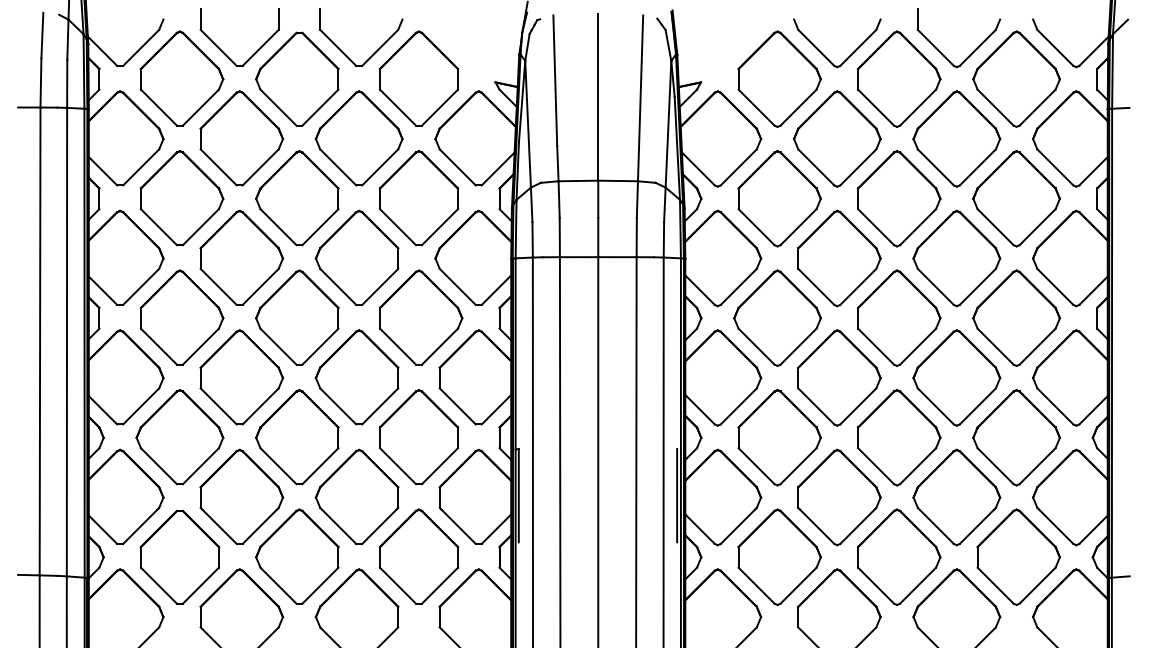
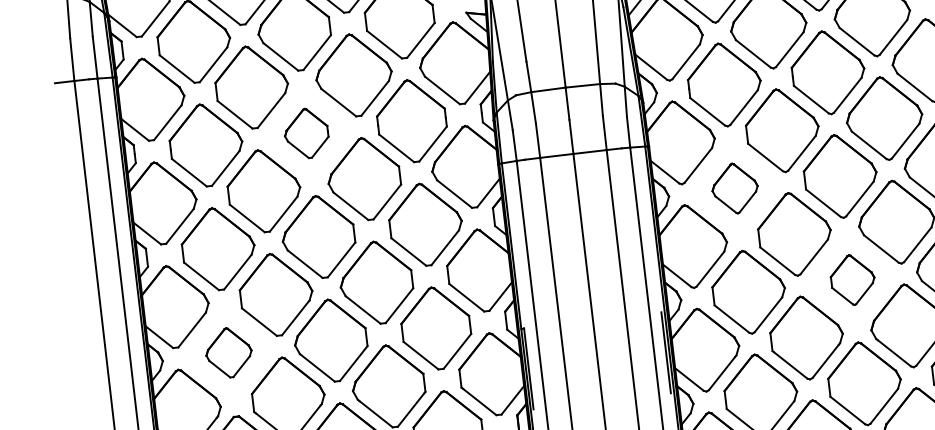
part: (297, 198) -> (306, 133), size x0.6
part: (777, 317) -> (735, 188), size x0.6
part: (179, 437) -> (228, 353), size x0.6
part: (899, 437) -> (853, 279), size x0.6

